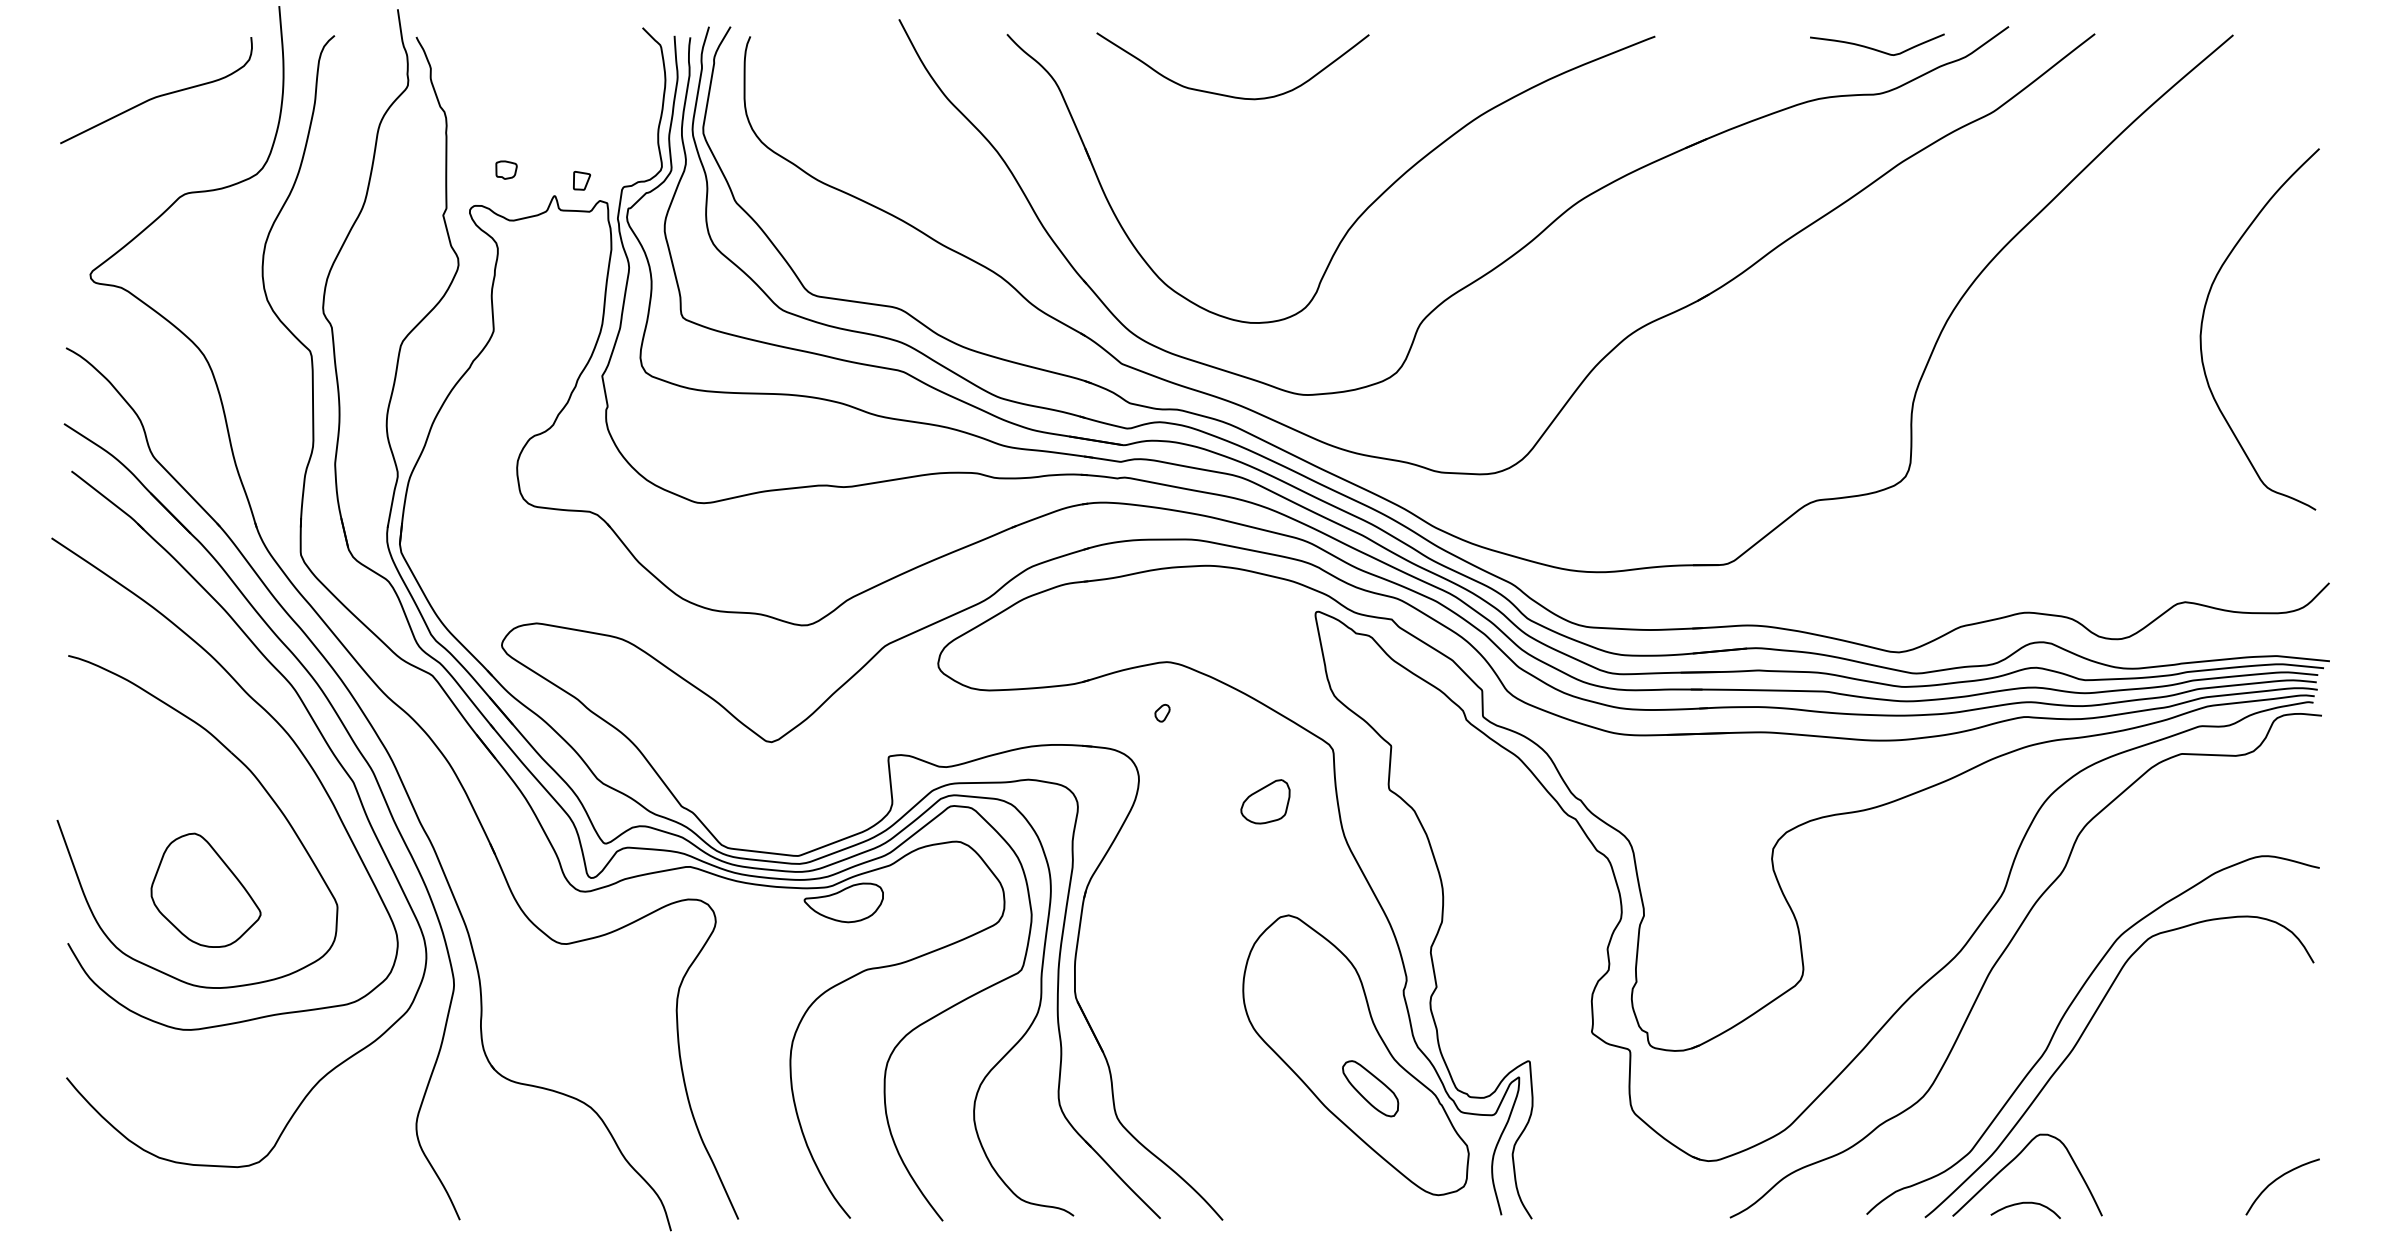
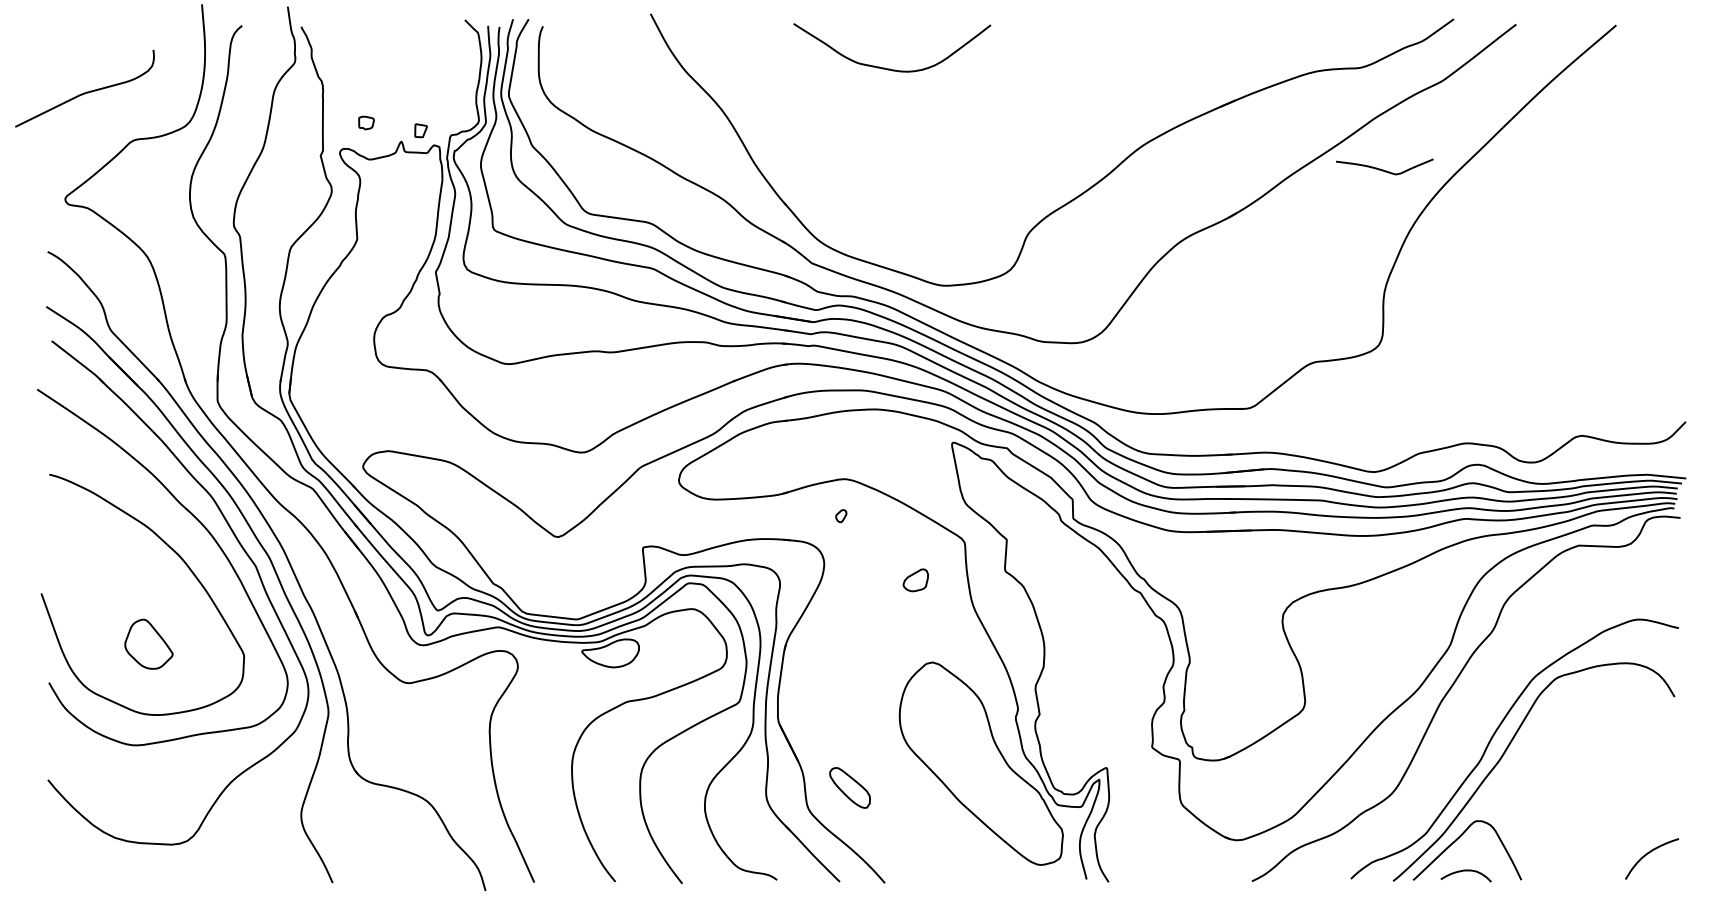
curve: (1874, 48) -> (1382, 169), moved
curve: (157, 95) -> (85, 92), moved
part: (1363, 211) -> (986, 152), removed
curve: (2203, 320) -> (1594, 231), removed
part: (1265, 801) -> (915, 580), size x0.7
part: (205, 889) -> (148, 643), size x0.6
part: (1370, 1088) -> (849, 787), moved

